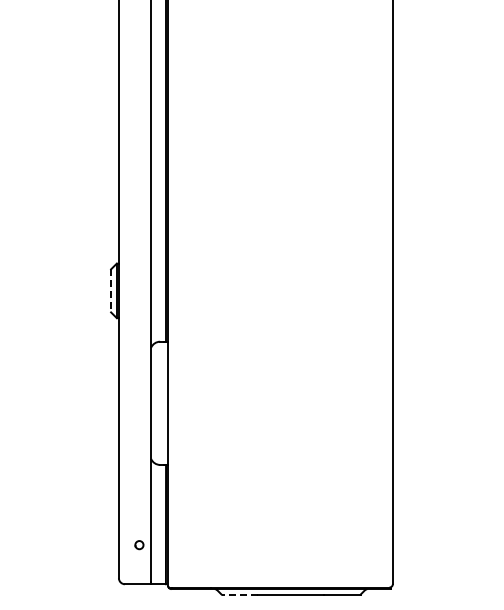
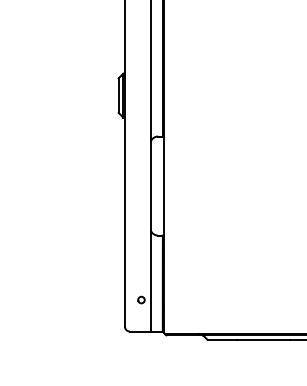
line: (111, 290) -> (119, 95), dashed -> solid
line: (239, 594) -> (221, 339), dashed -> solid

